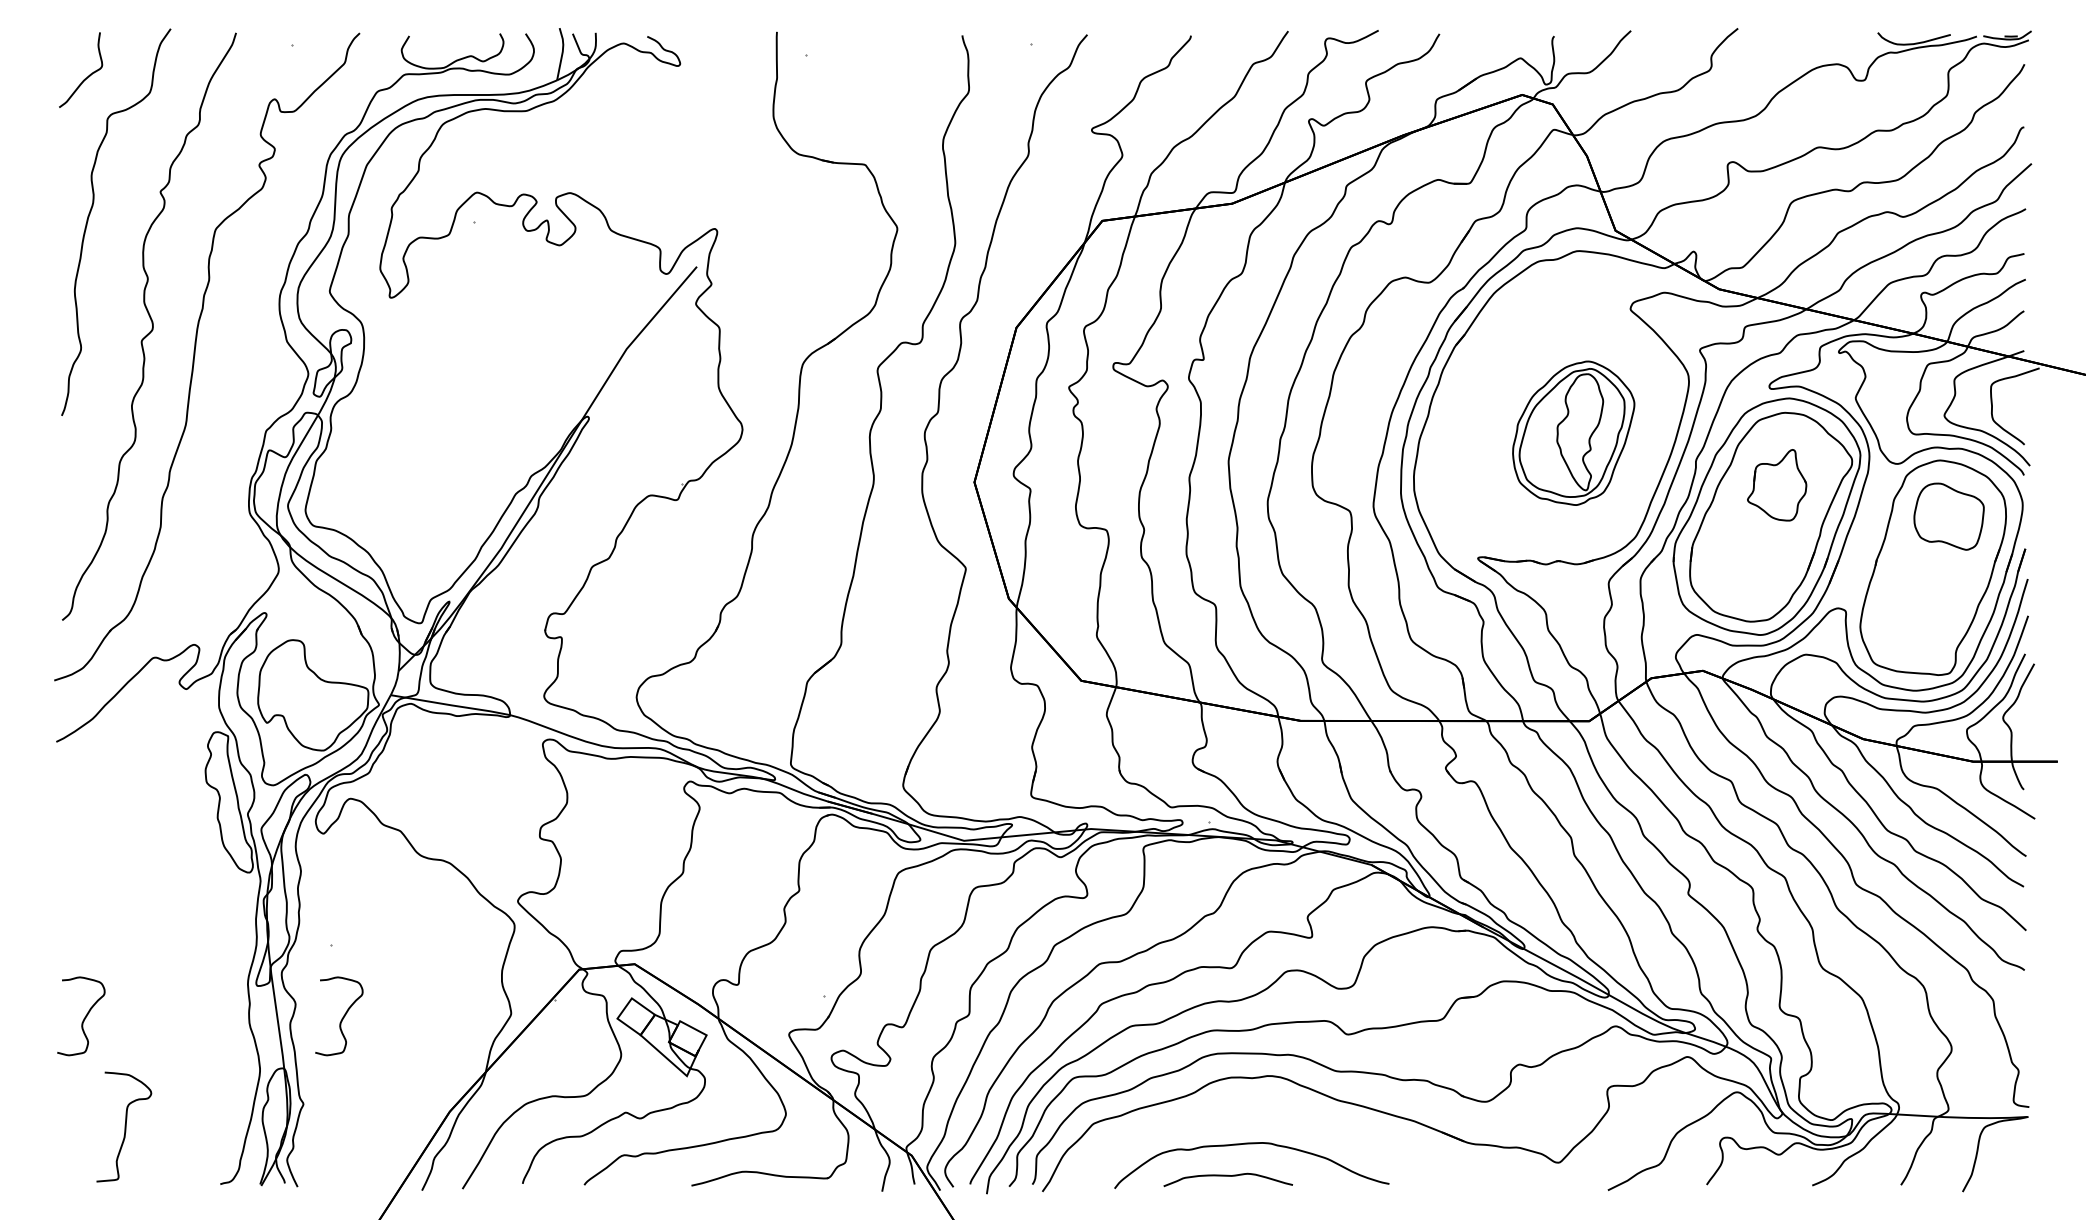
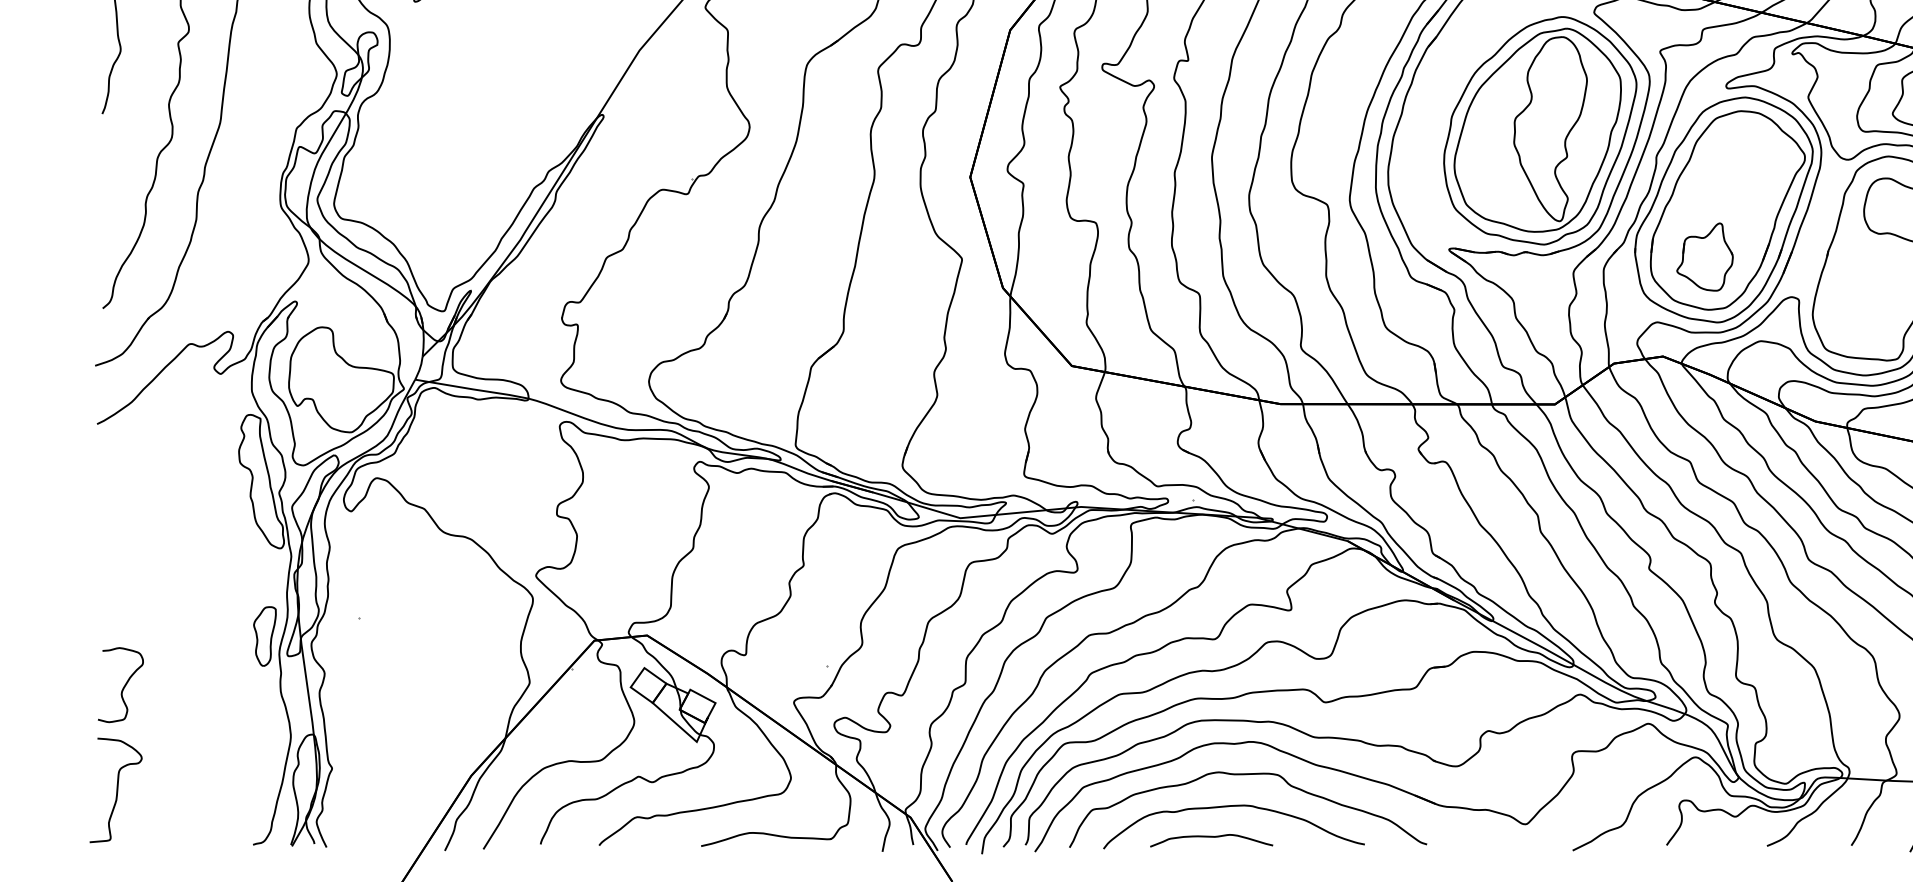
part: (1573, 432) -> (1539, 129), size x1.67
part: (1777, 485) -> (1705, 257), moved
part: (232, 965) -> (264, 636), added
curve: (341, 1018) -> (368, 687), removed
curve: (1266, 1110) -> (1247, 774), added
curve: (124, 1126) -> (116, 789), moved

